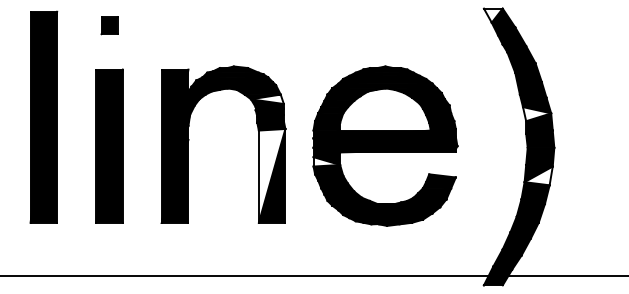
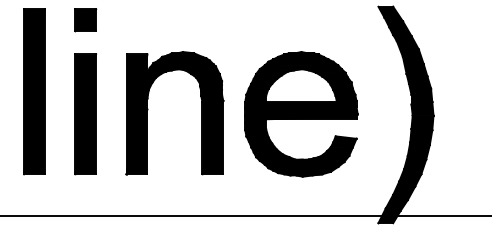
fill: (492, 15) -> (385, 12), added
part: (109, 25) -> (85, 19), size x1.67
fill: (267, 99) -> (209, 77), added
fill: (537, 114) -> (420, 89), added
fill: (326, 161) -> (255, 126), added
fill: (271, 175) -> (212, 137), added
fill: (538, 175) -> (421, 137), added

